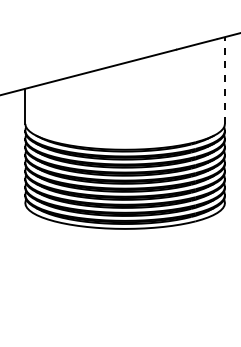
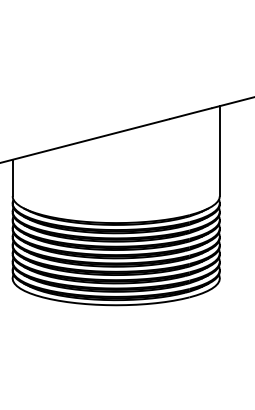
line: (224, 79) -> (219, 150), dashed -> solid

